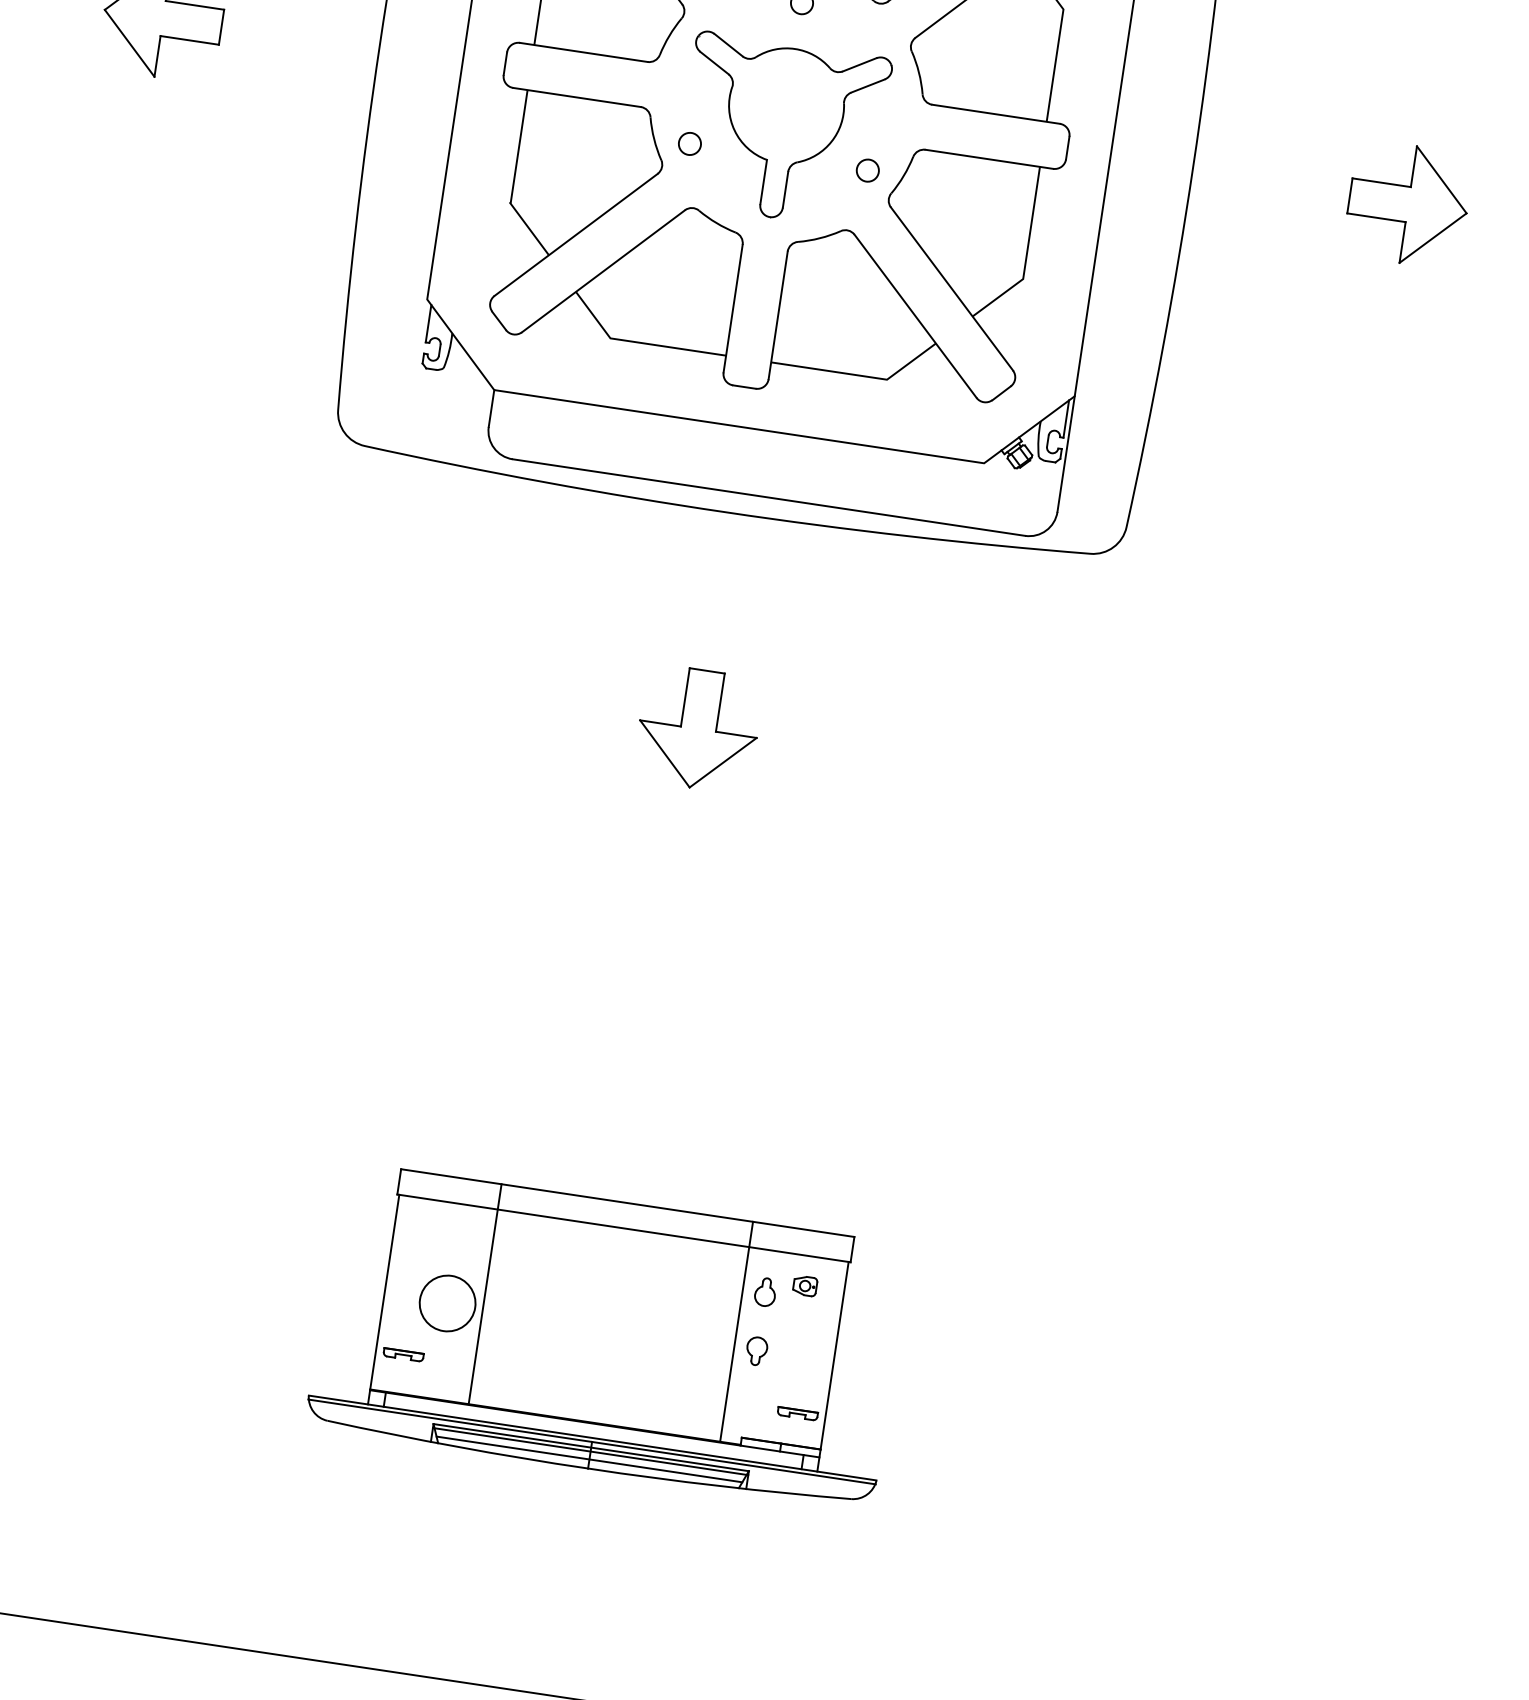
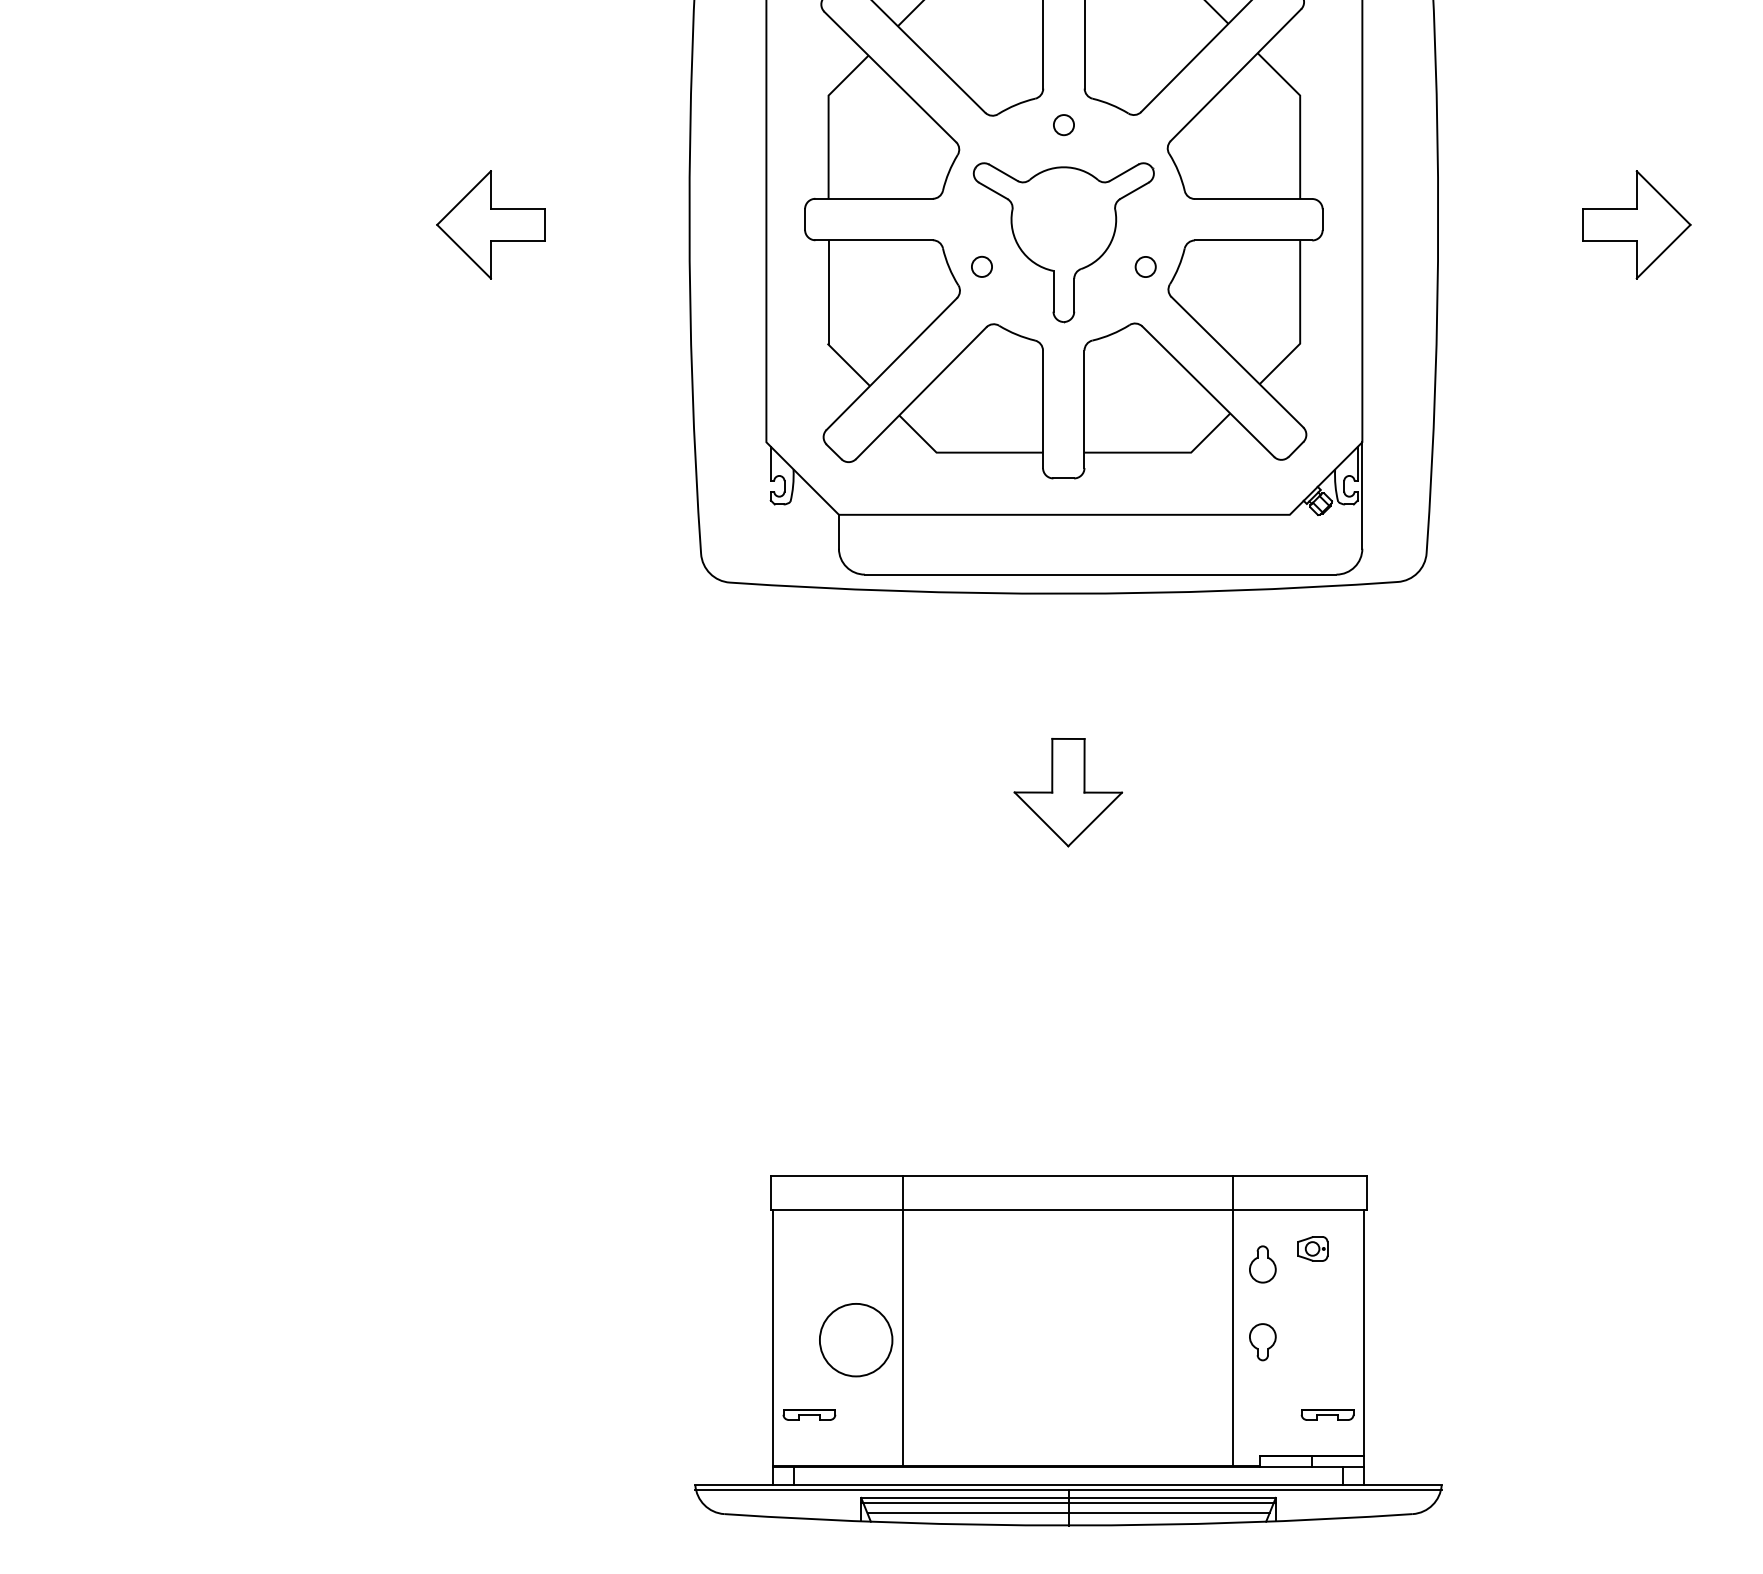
part: (607, 1335) -> (1068, 1350), size x1.43

